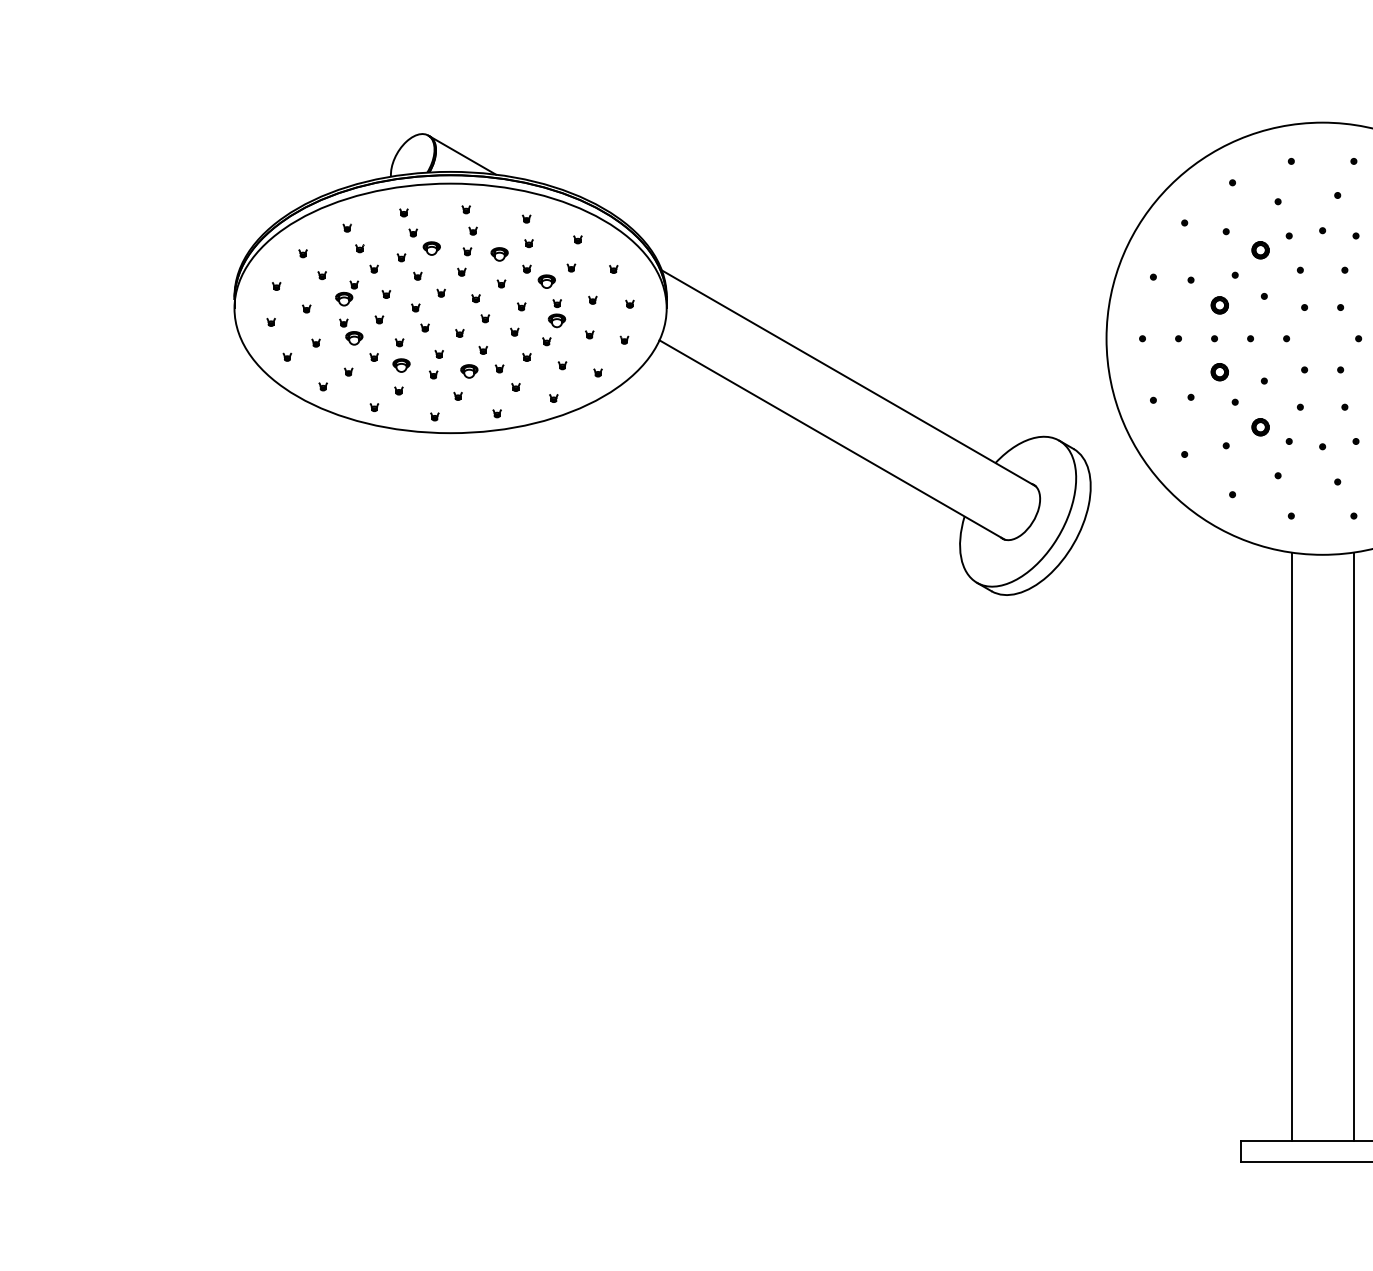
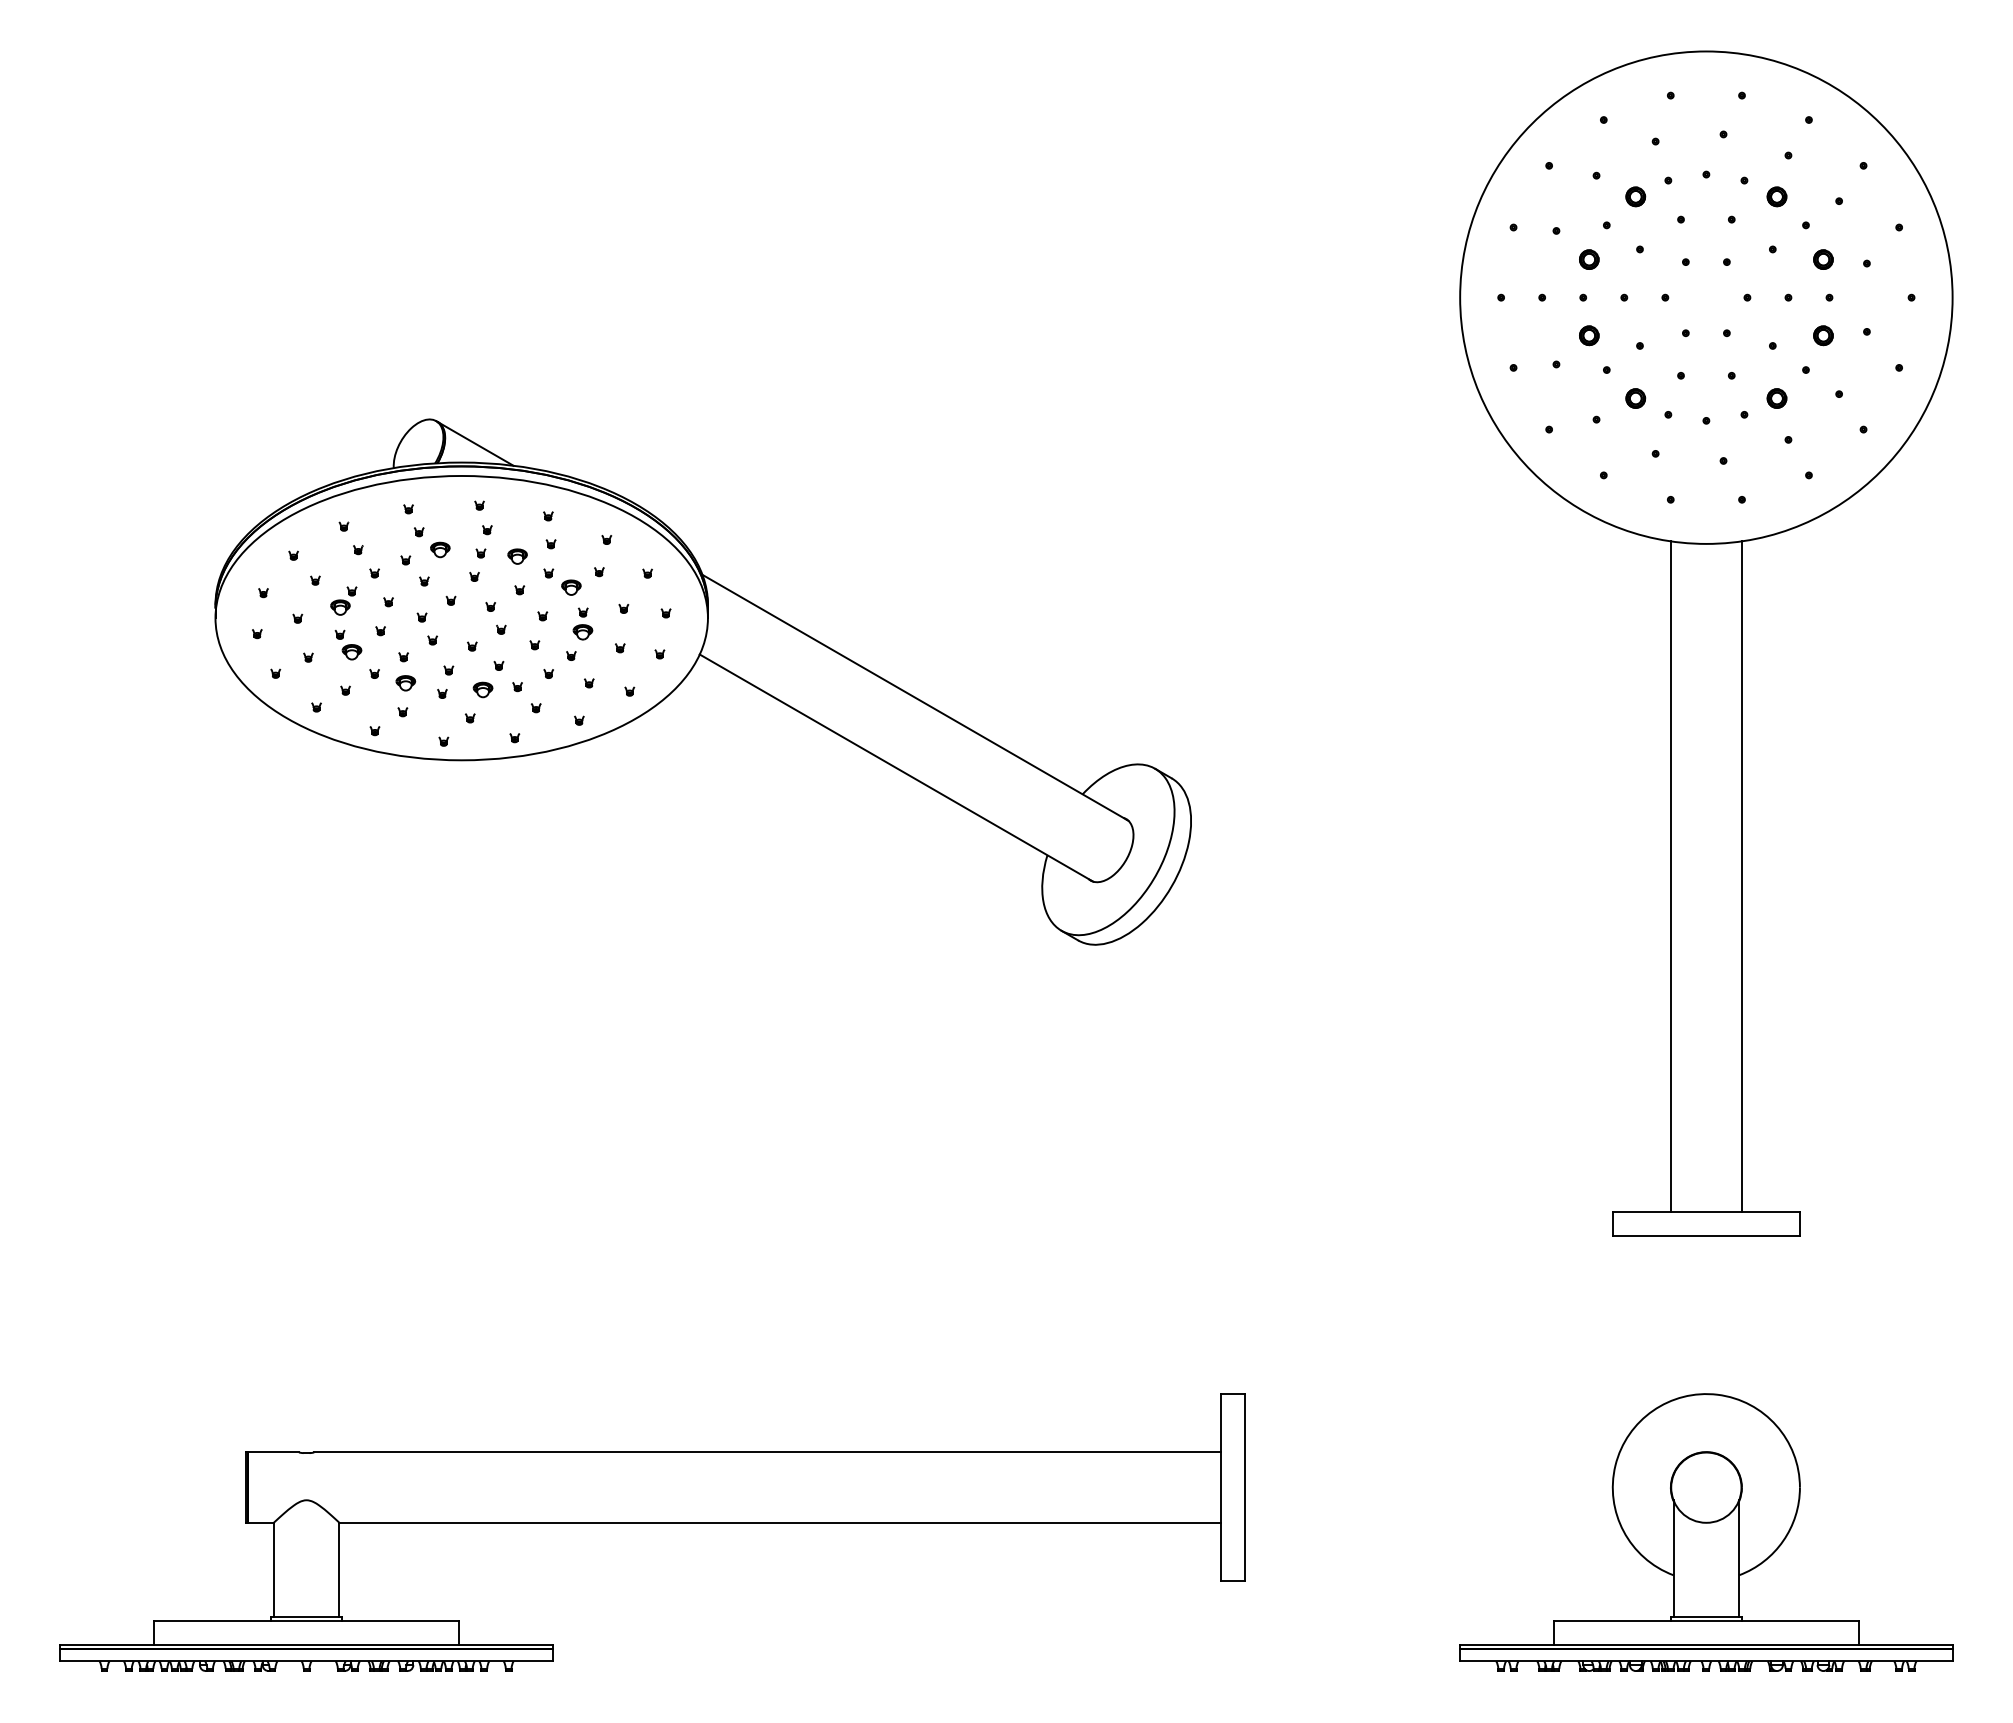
part: (652, 355) -> (691, 671), moved

